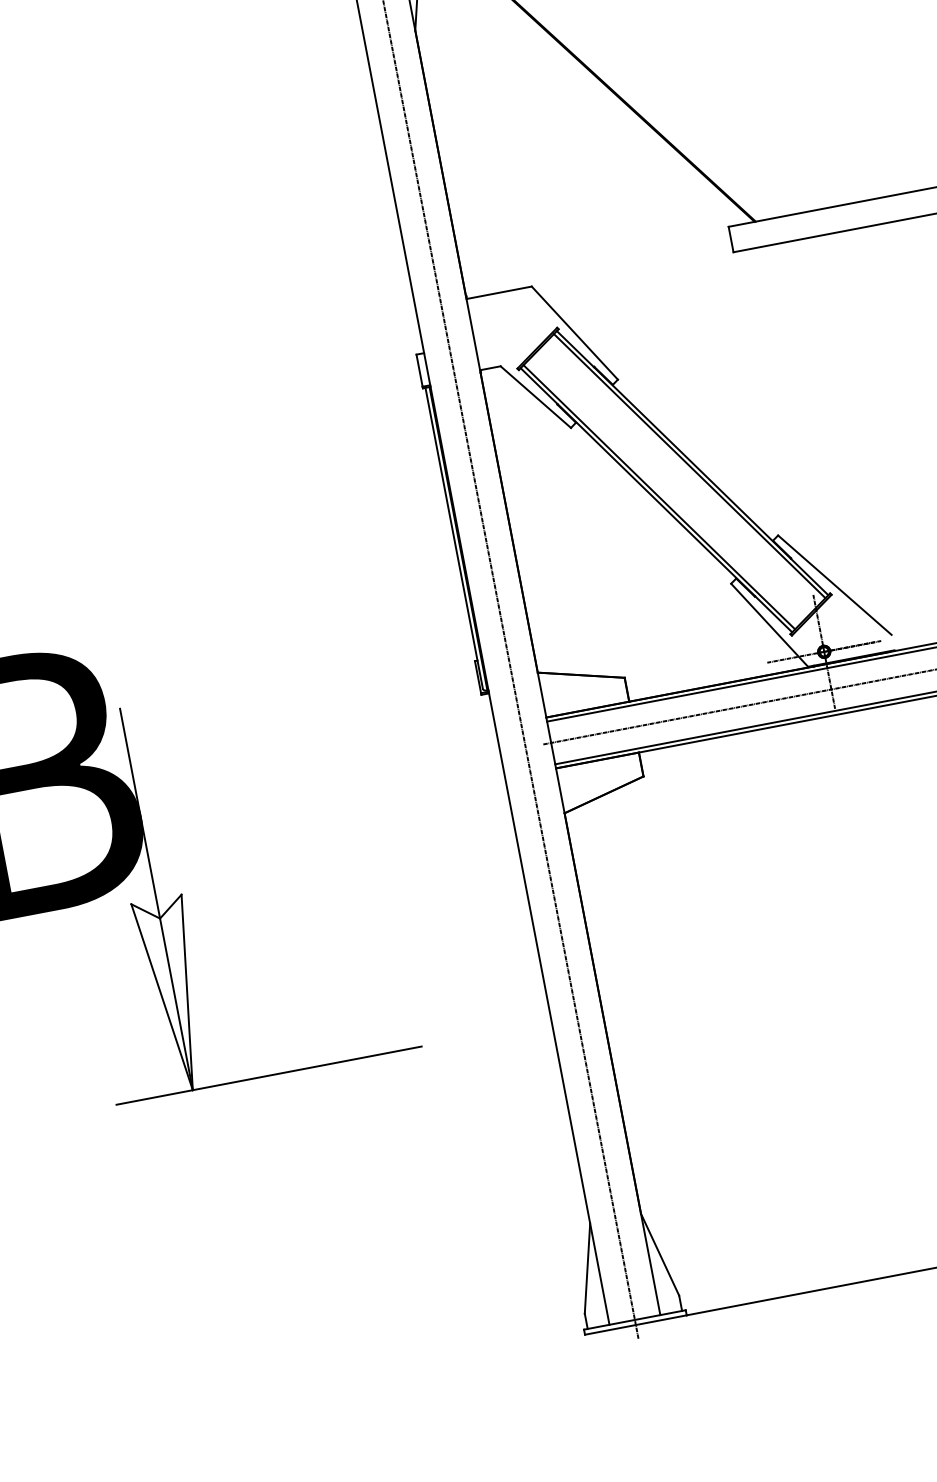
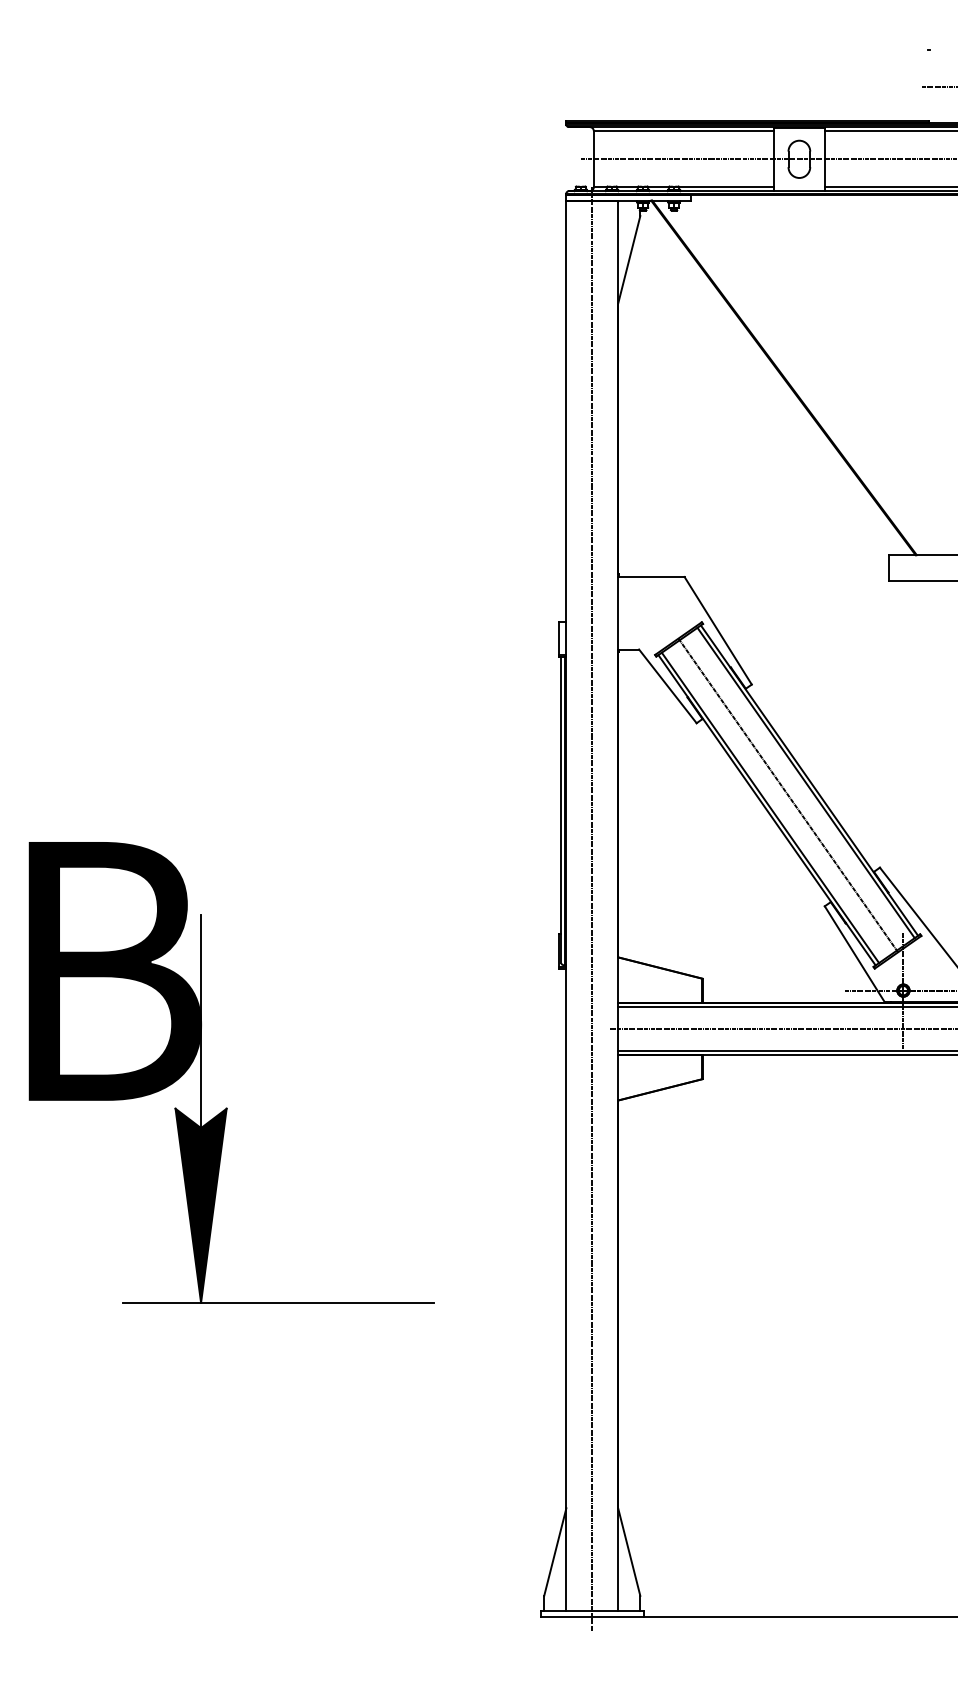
line: (674, 481) -> (788, 795), added
fill: (174, 994) -> (200, 1205), added

